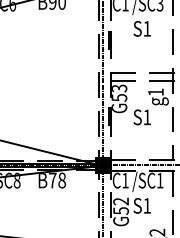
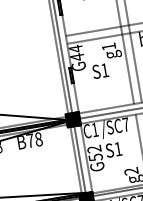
text: (119, 93) -> (76, 53), G53 -> G44
text: (159, 180) -> (125, 124), /SC1 -> /SC7

